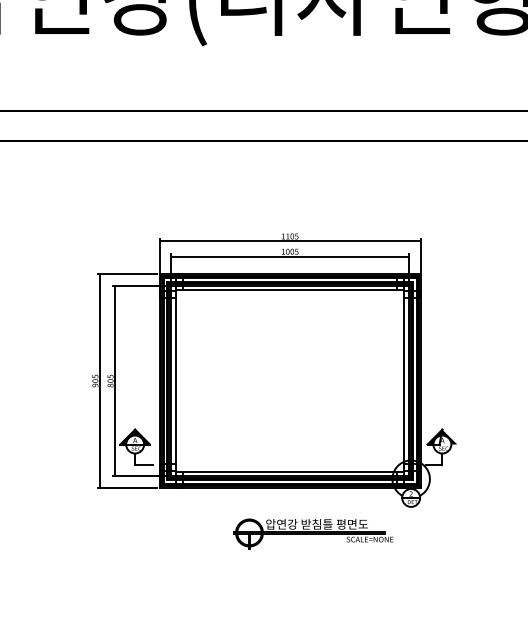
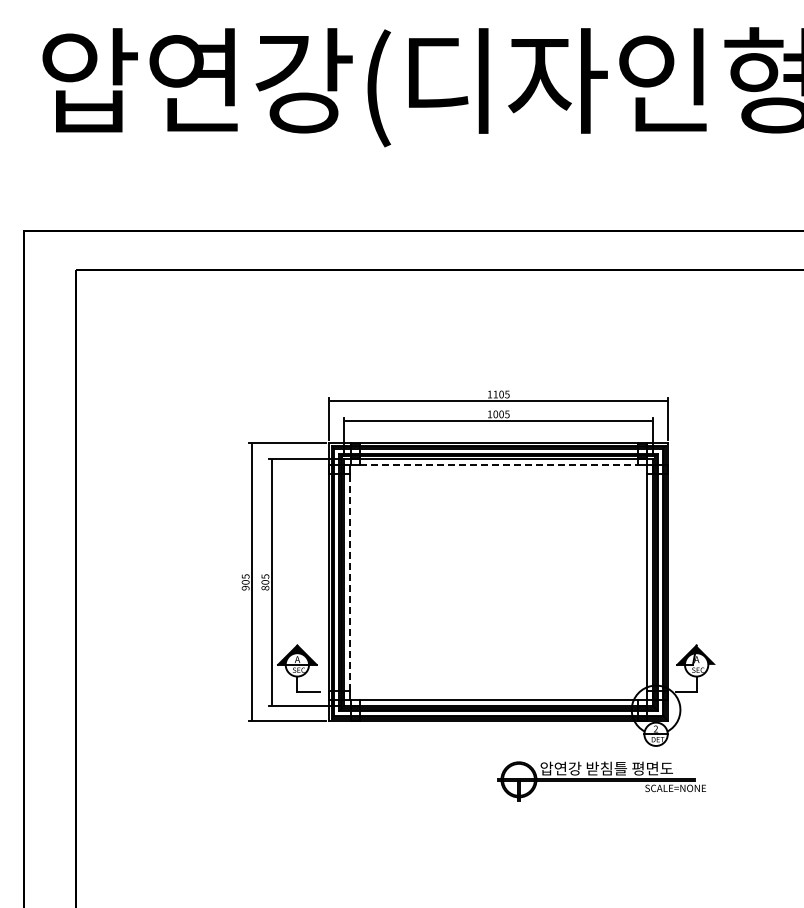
line: (289, 290) -> (498, 464), solid -> dashed
line: (176, 380) -> (350, 581), solid -> dashed
part: (313, 534) -> (601, 781), moved

